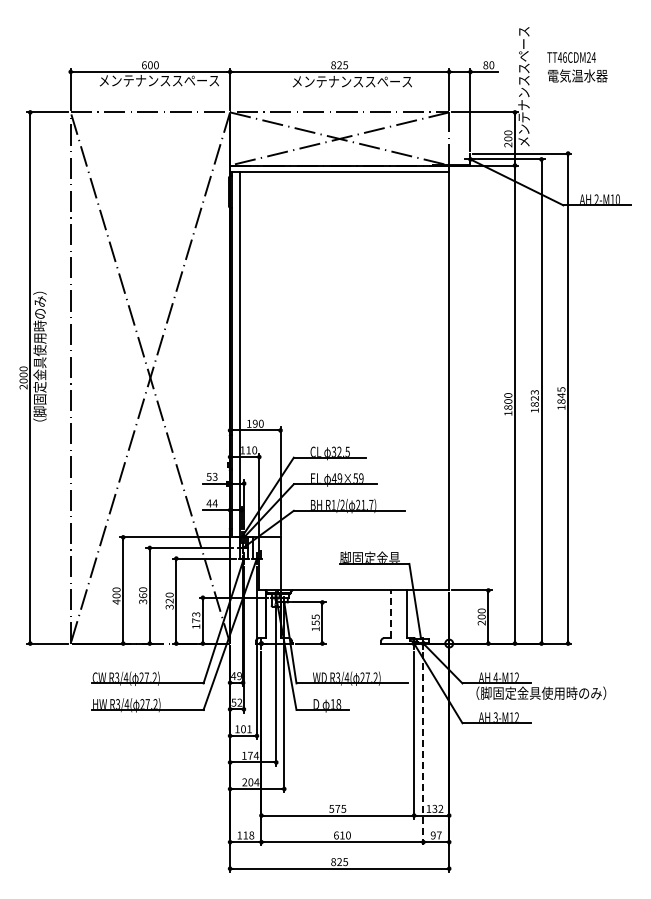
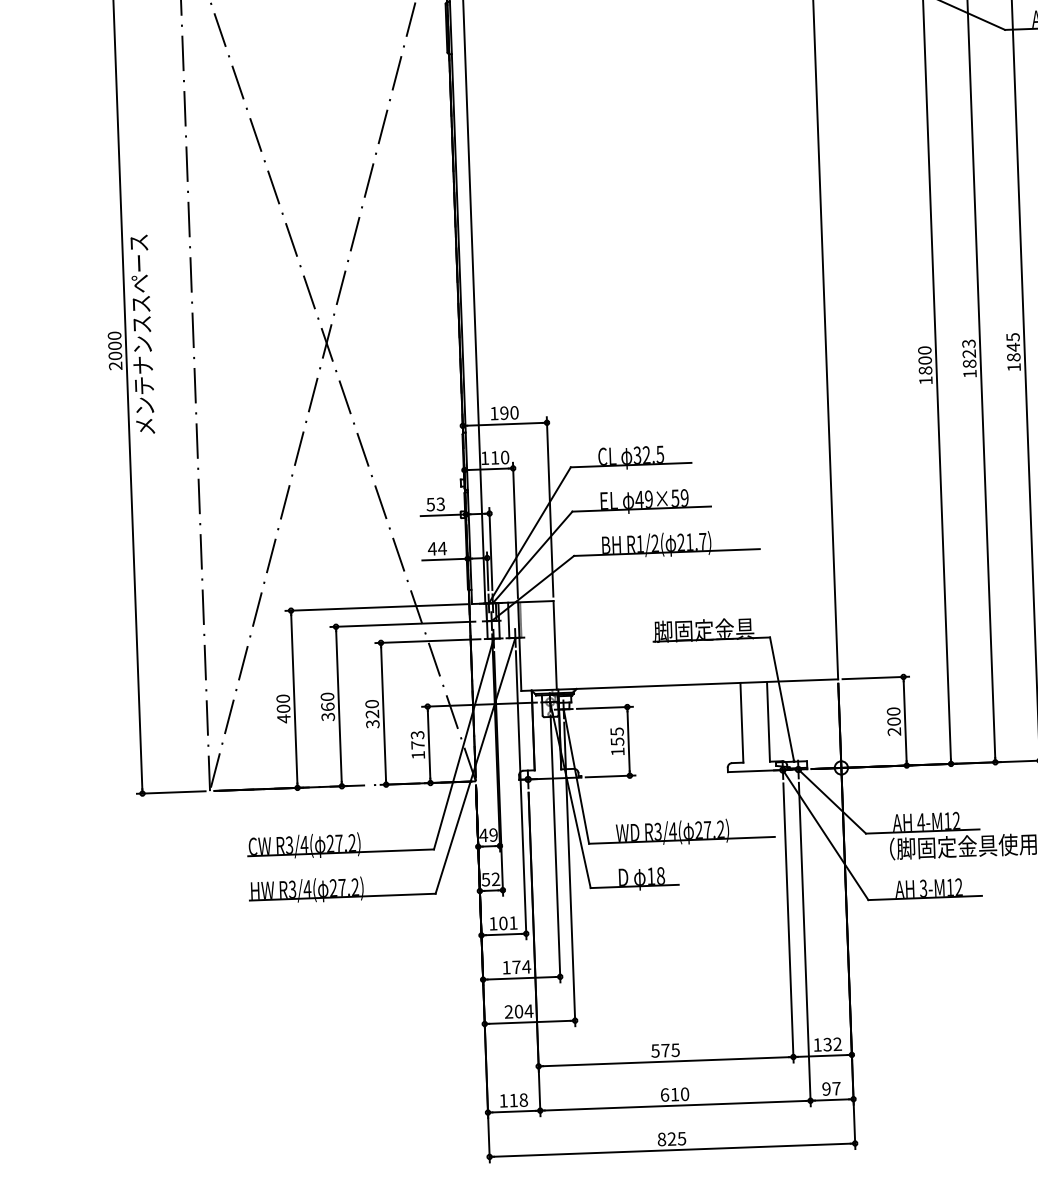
text: (39, 359) -> (140, 319), （脚固定金具使用時のみ） -> メンテナンススペース
line: (390, 614) -> (741, 723), dashed -> solid
line: (423, 748) -> (804, 944), dashed -> solid

